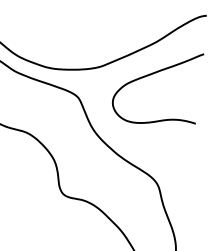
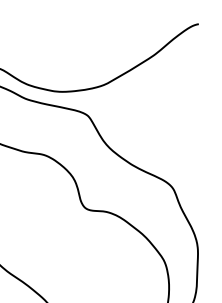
curve: (149, 76) -> (152, 87), removed

